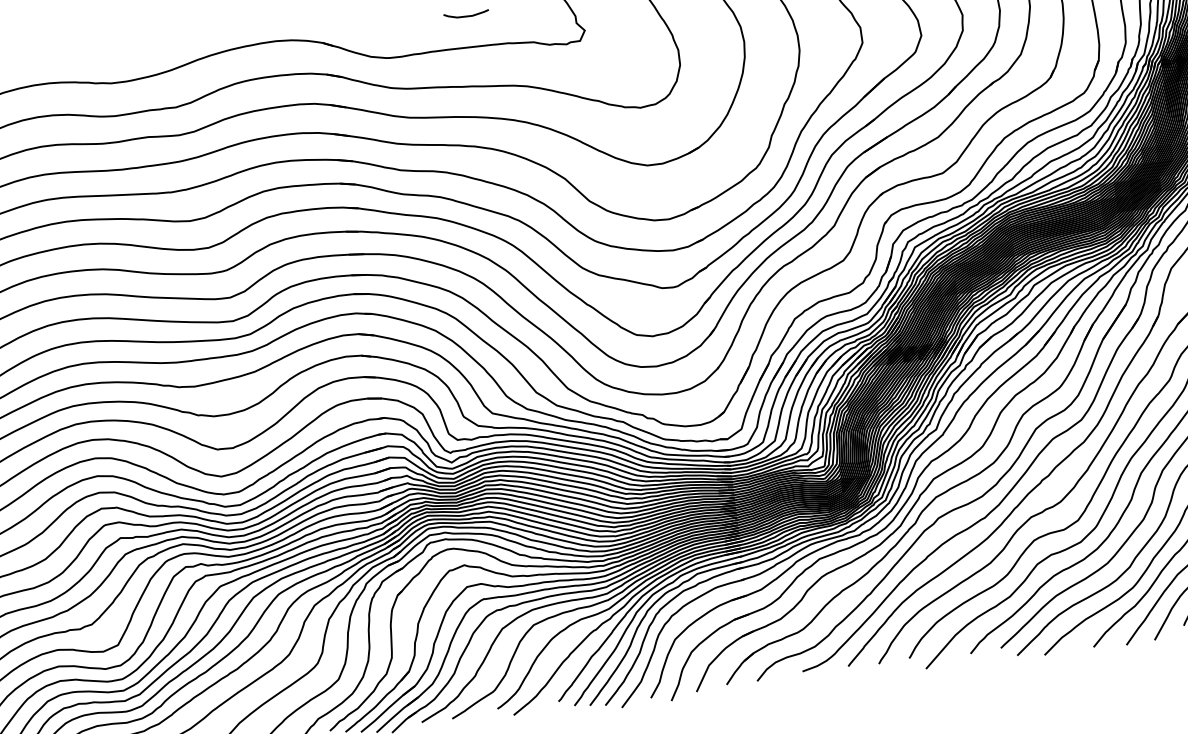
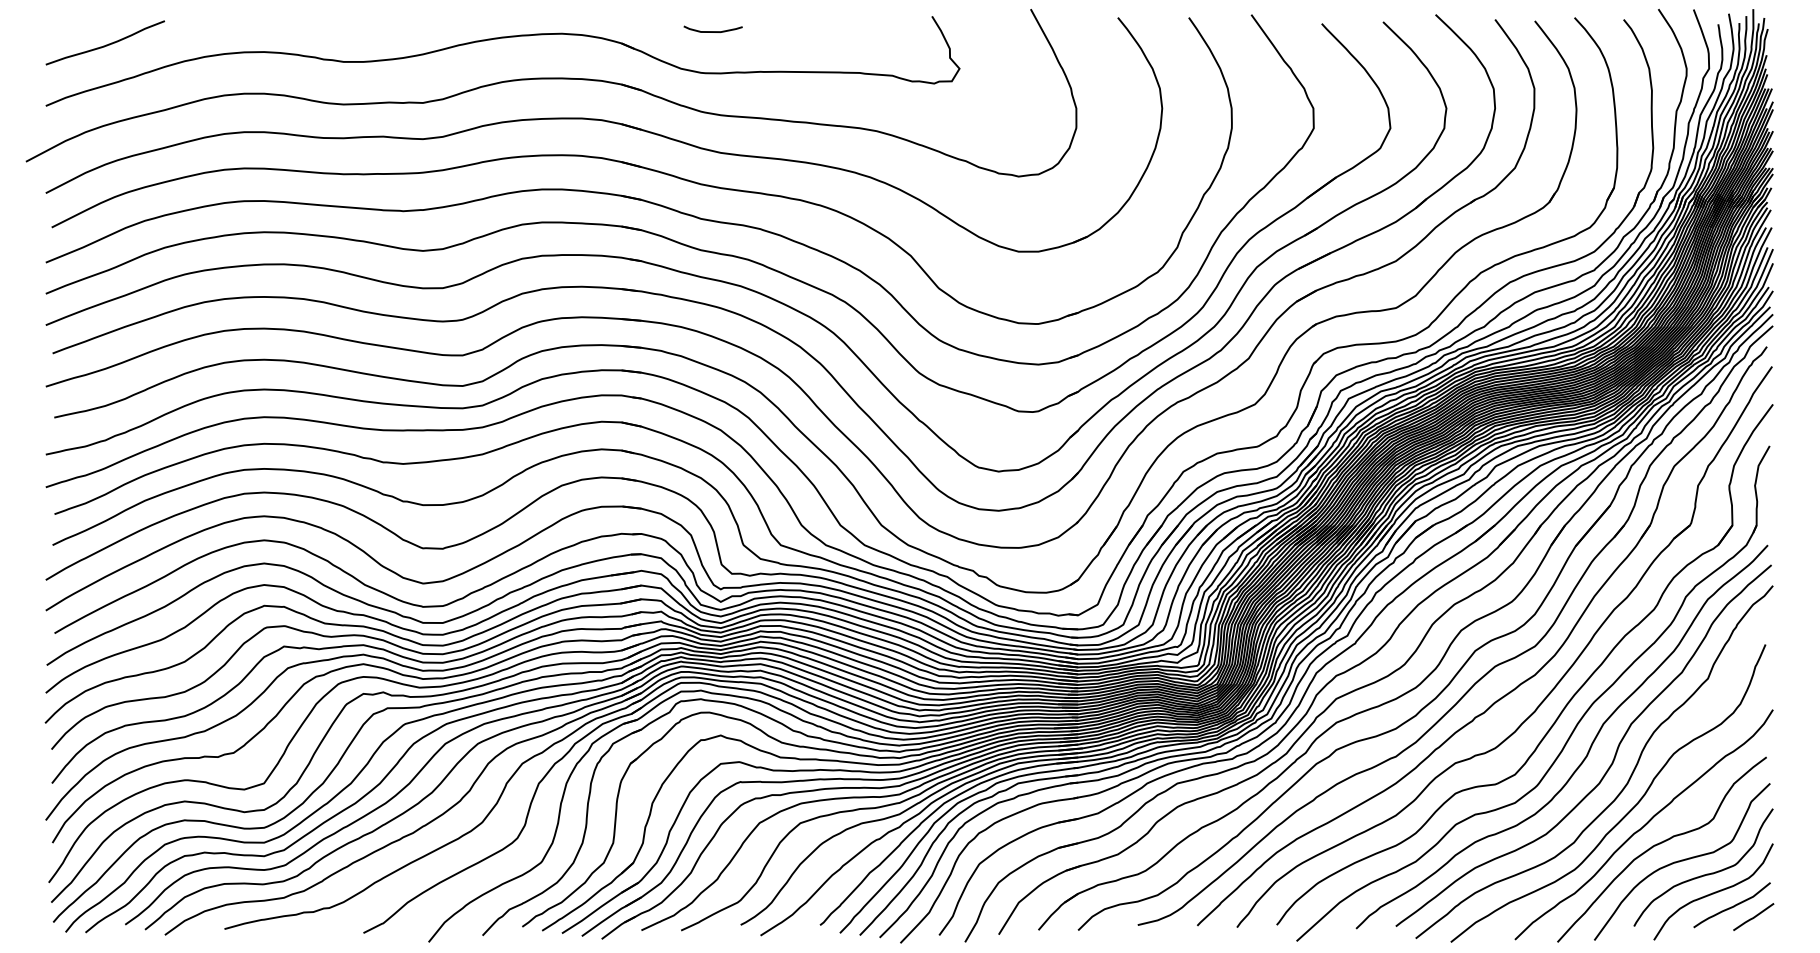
curve: (466, 16) -> (712, 31), moved

